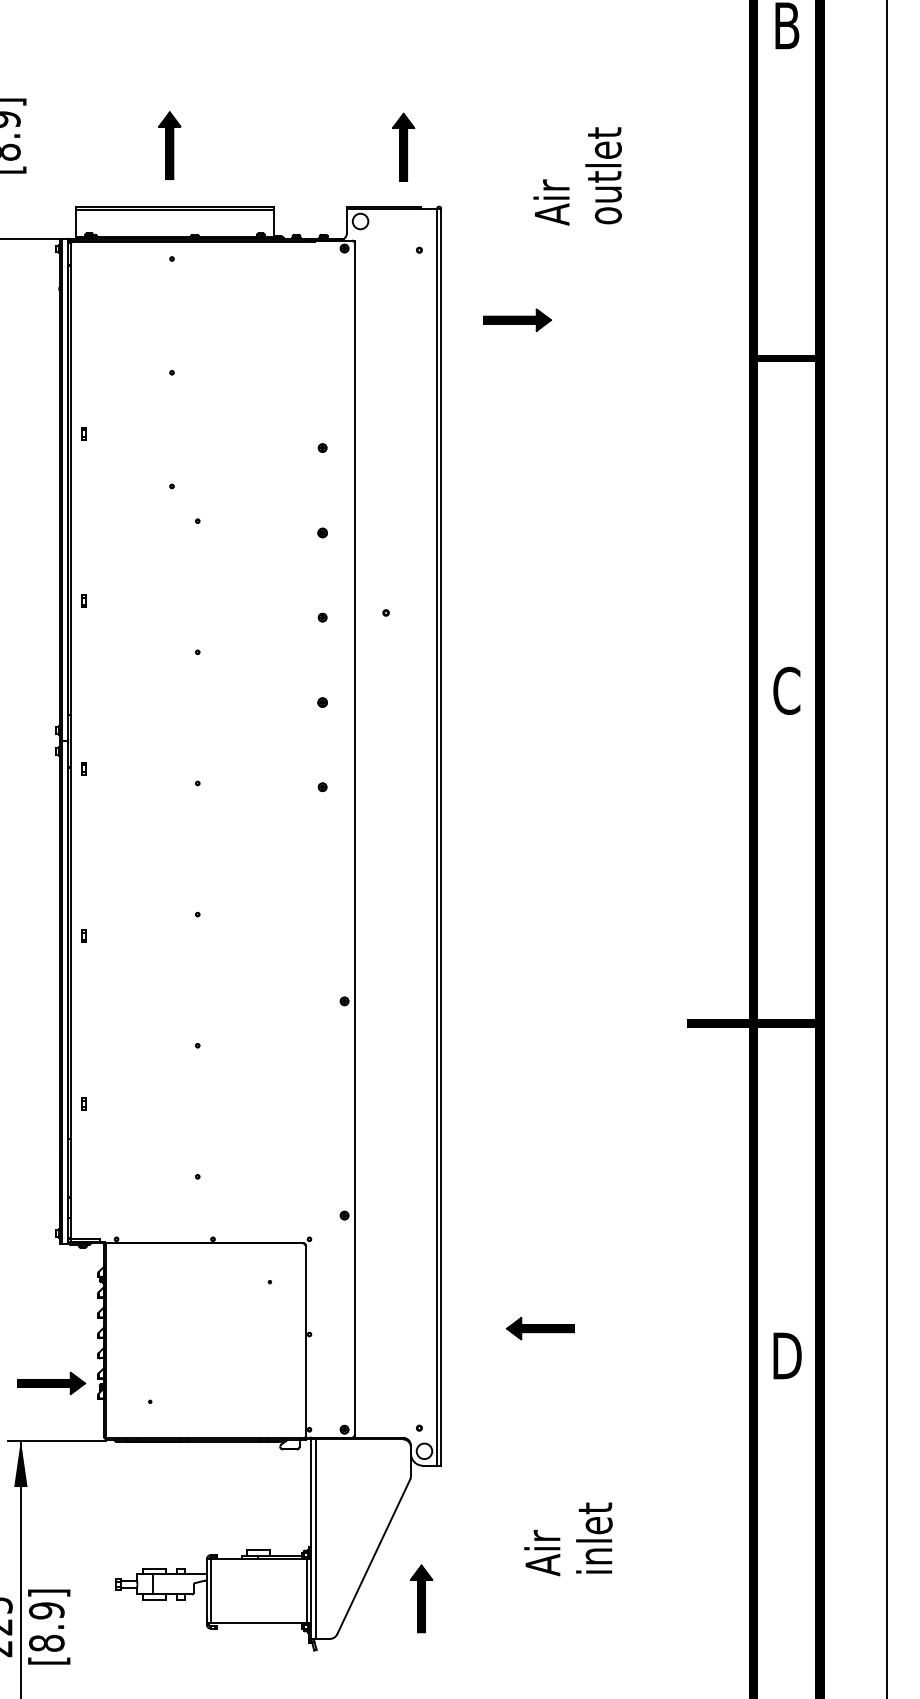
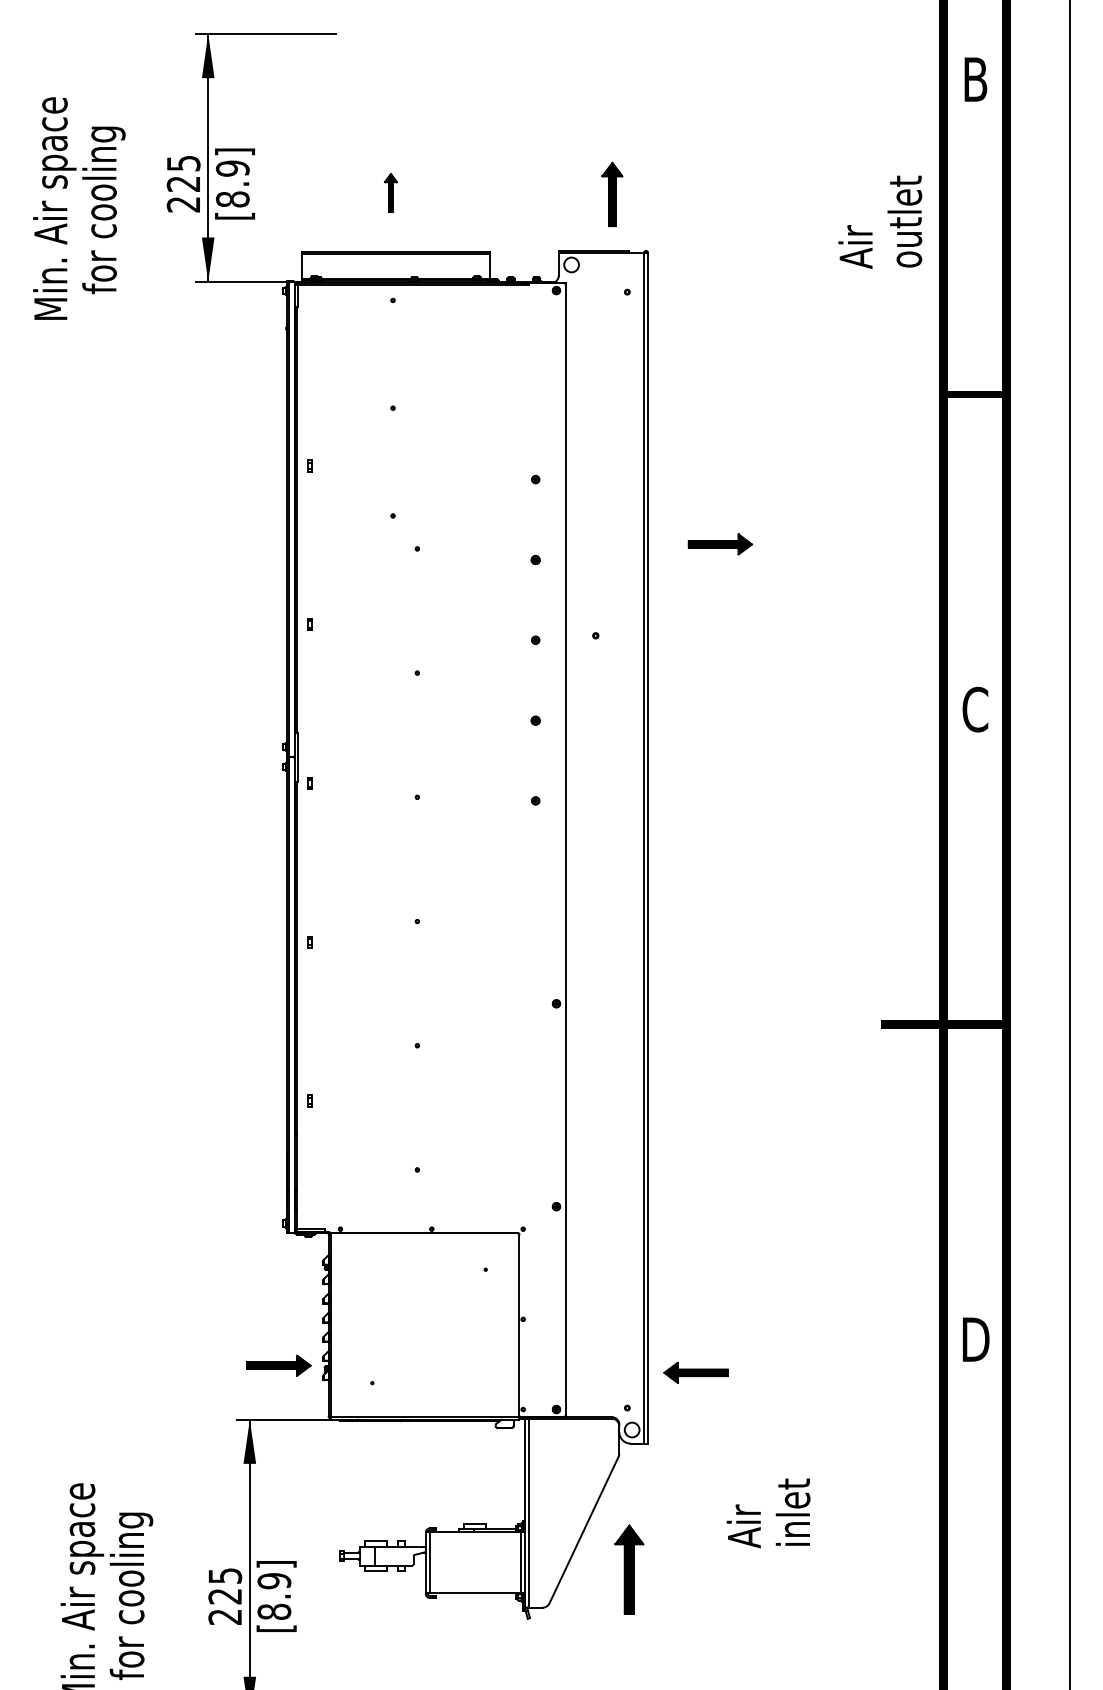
part: (169, 145) -> (390, 192), size x0.6
text: (577, 175) -> (880, 221), moved
part: (517, 320) -> (720, 544), moved
part: (539, 1328) -> (695, 1372), moved
part: (421, 1598) -> (629, 1569), size x1.4

